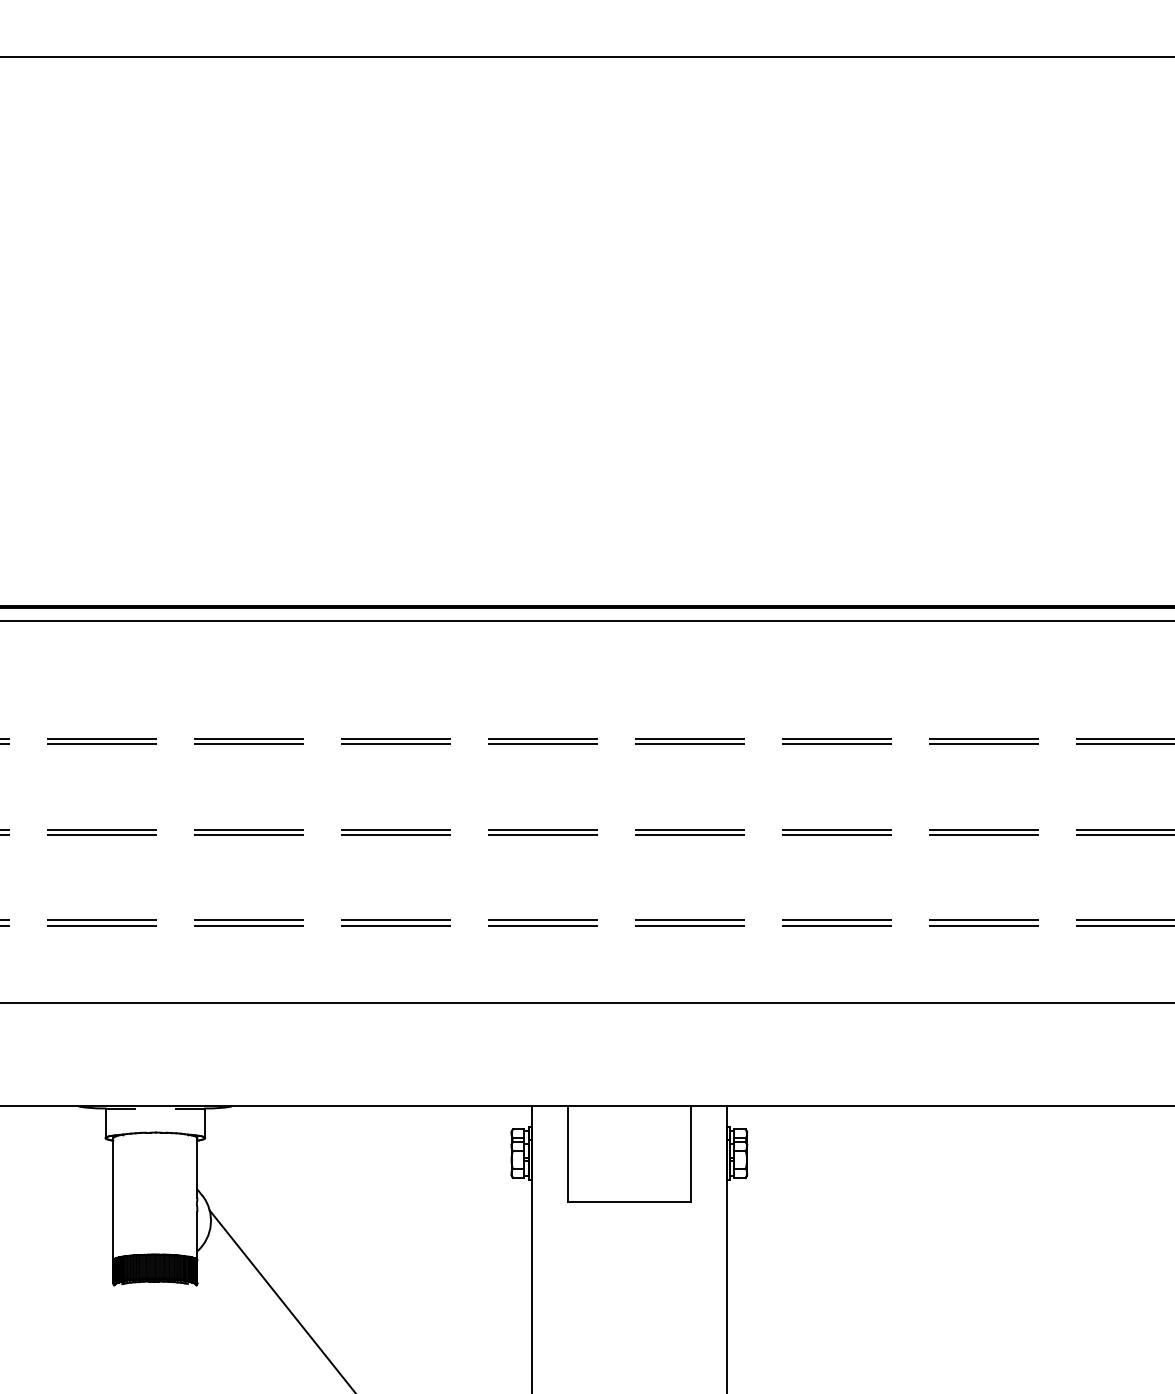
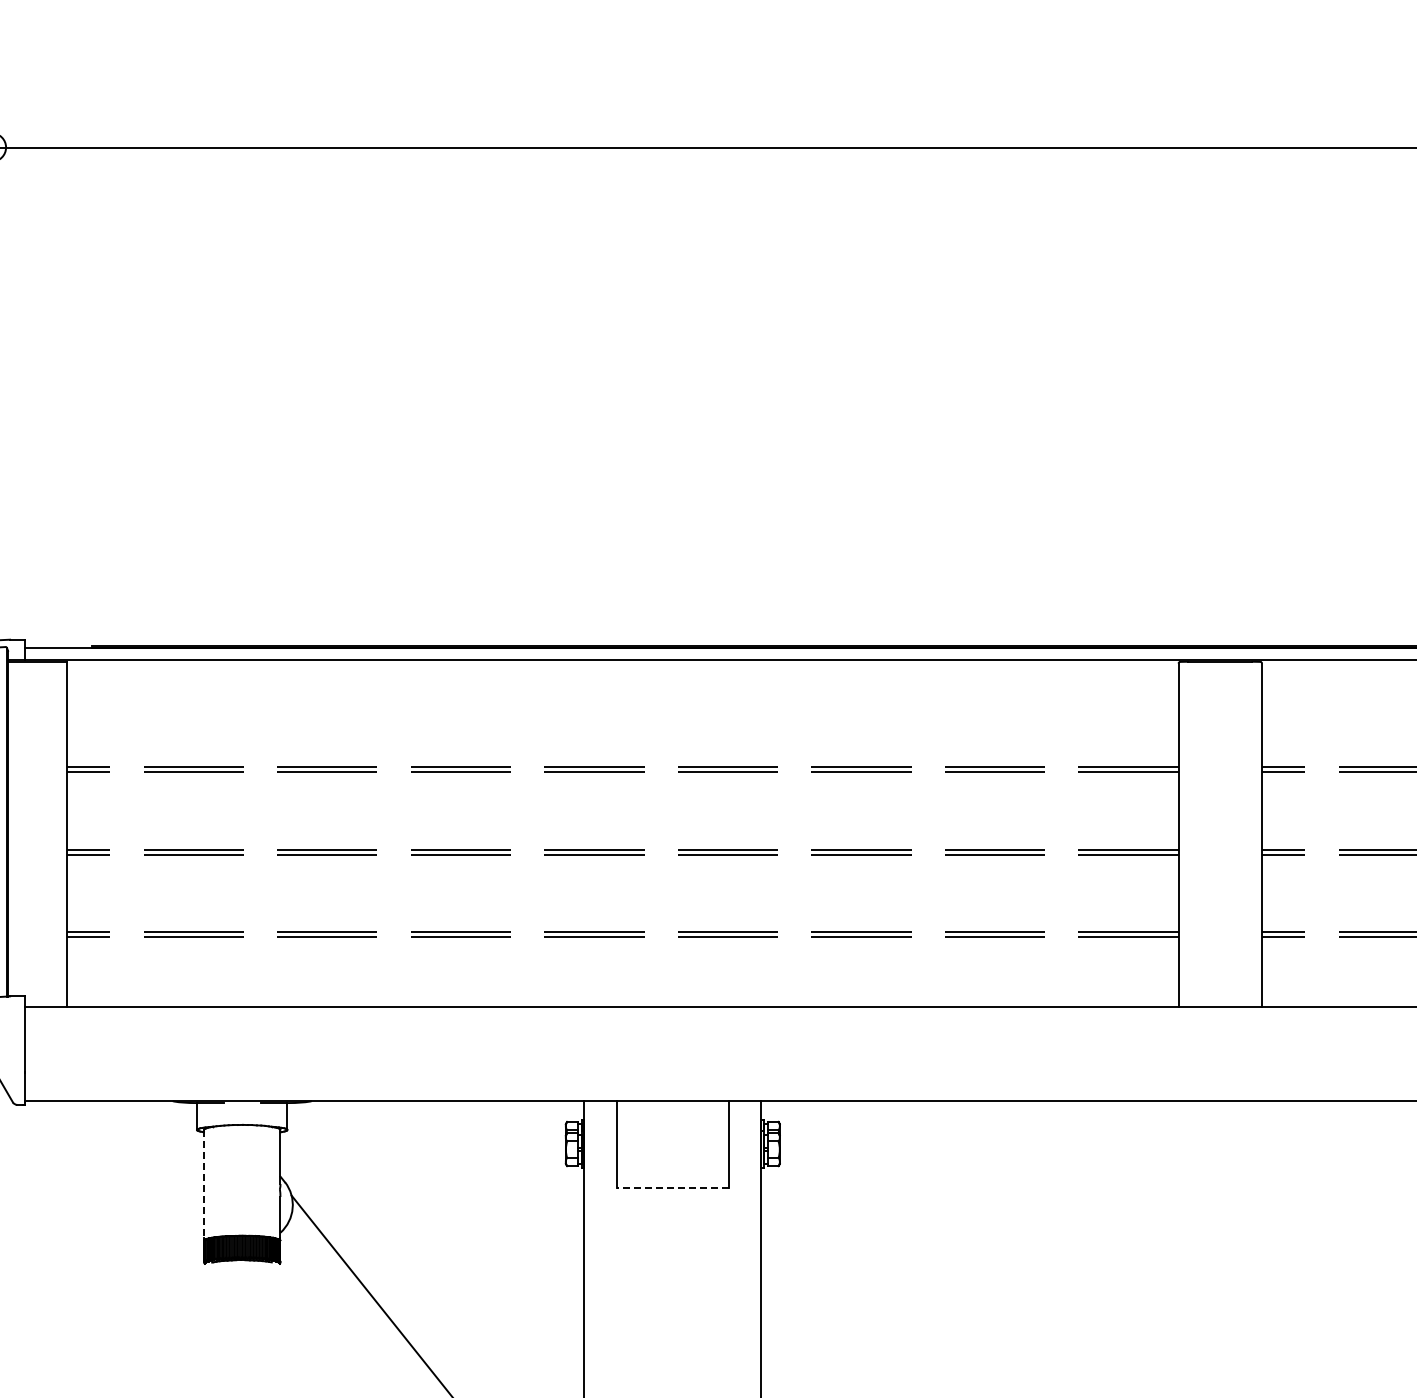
line: (113, 1198) -> (204, 1184), solid -> dashed
line: (628, 1201) -> (672, 1187), solid -> dashed

